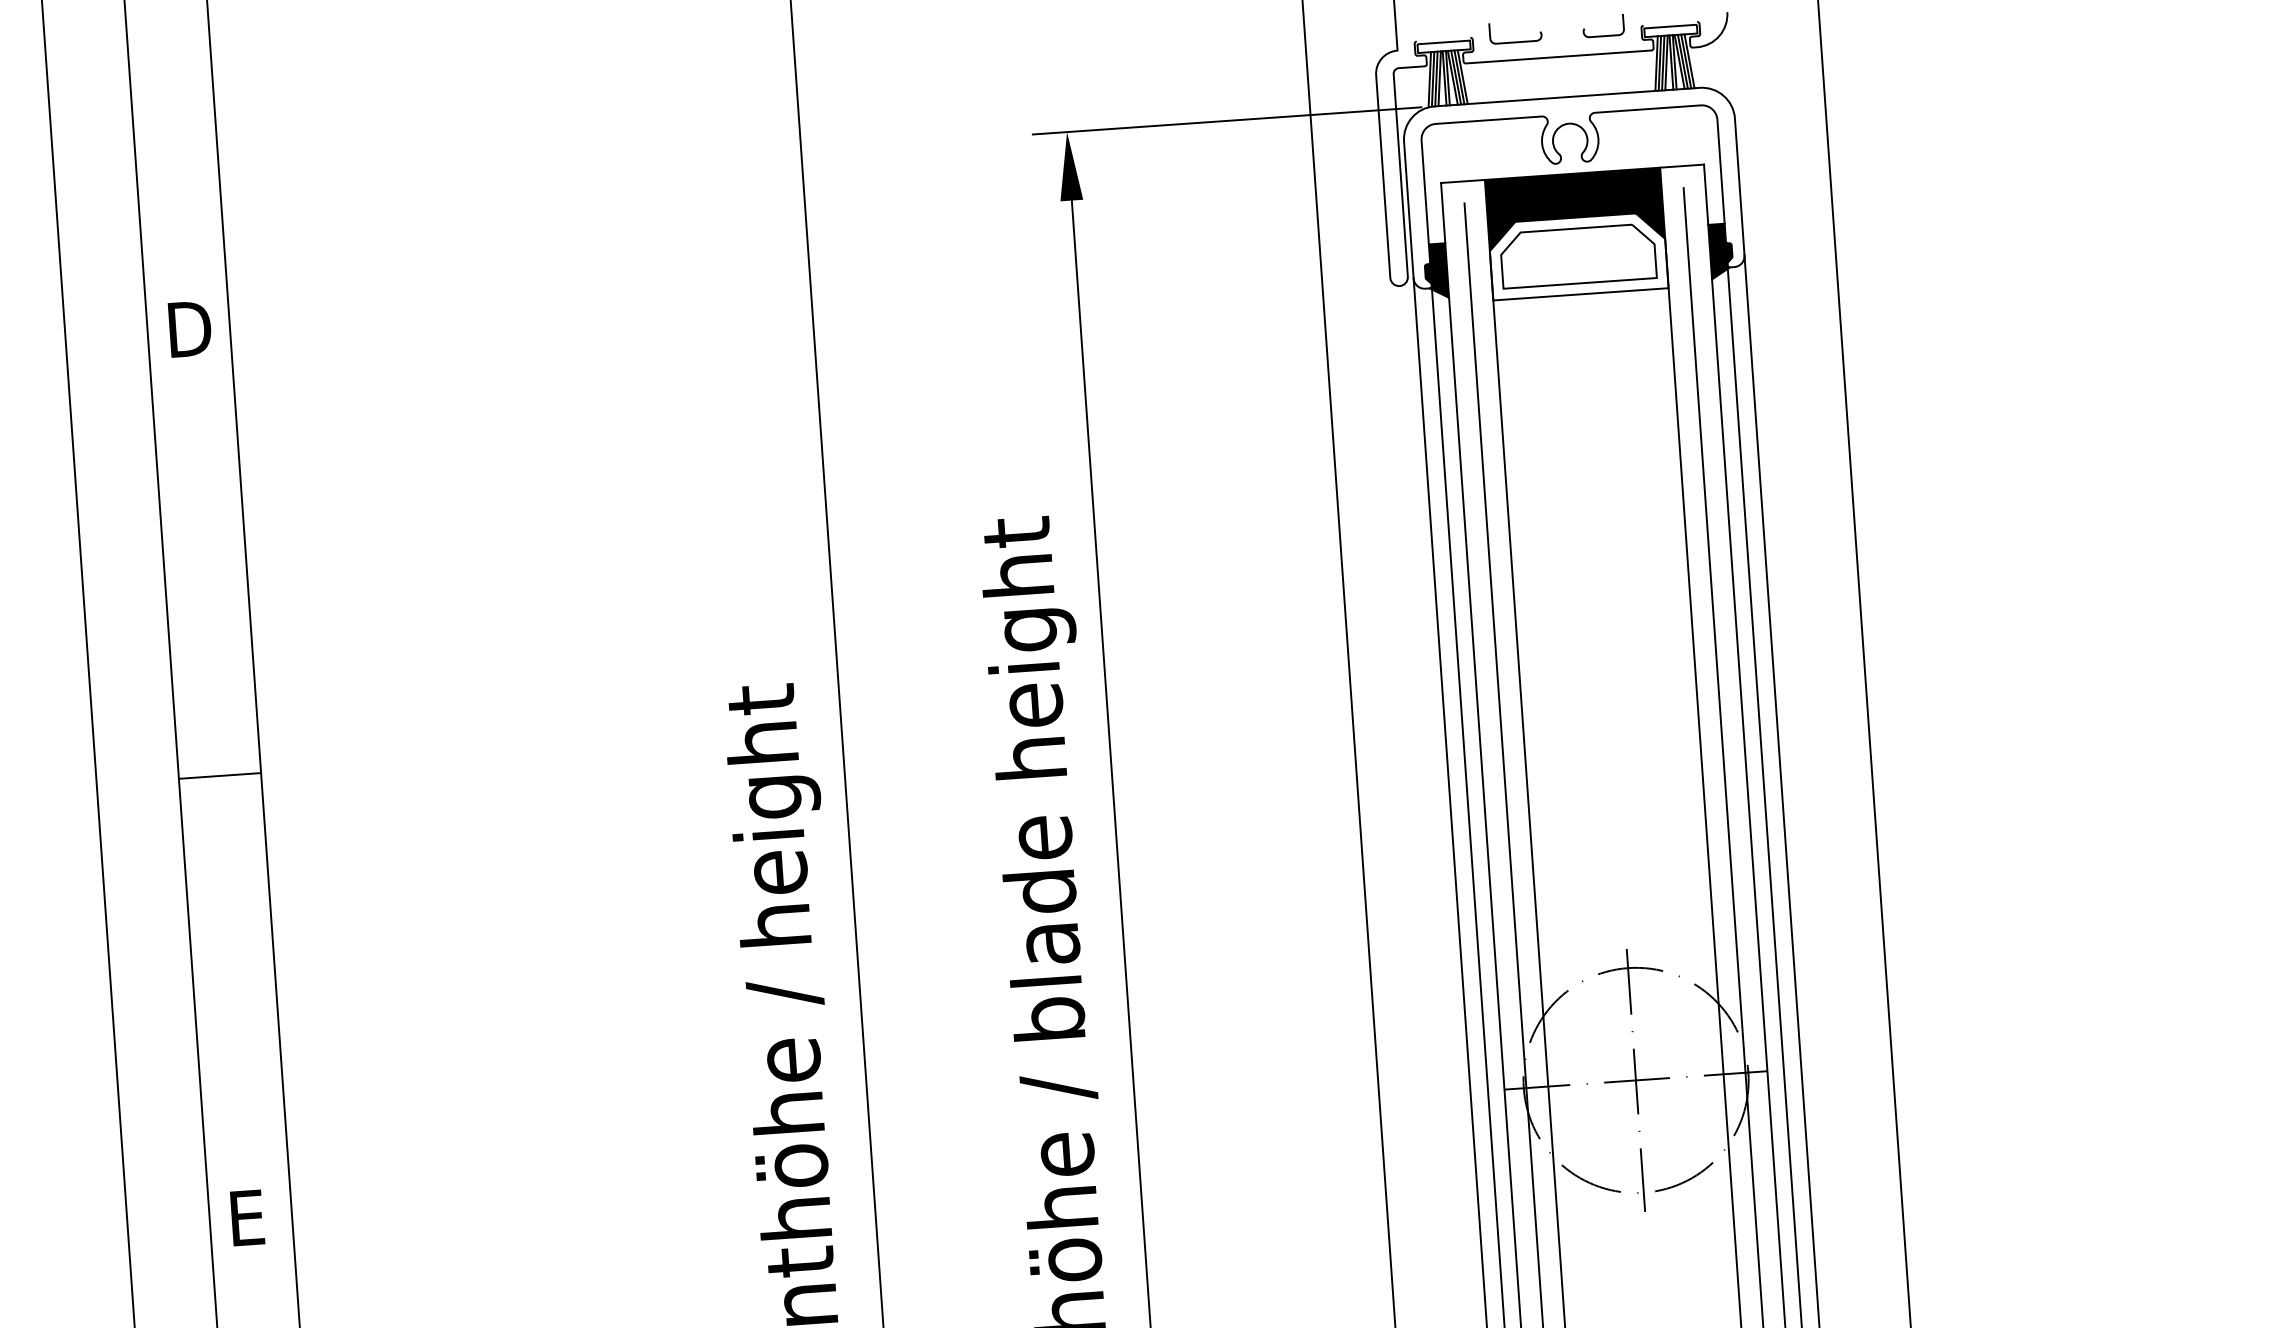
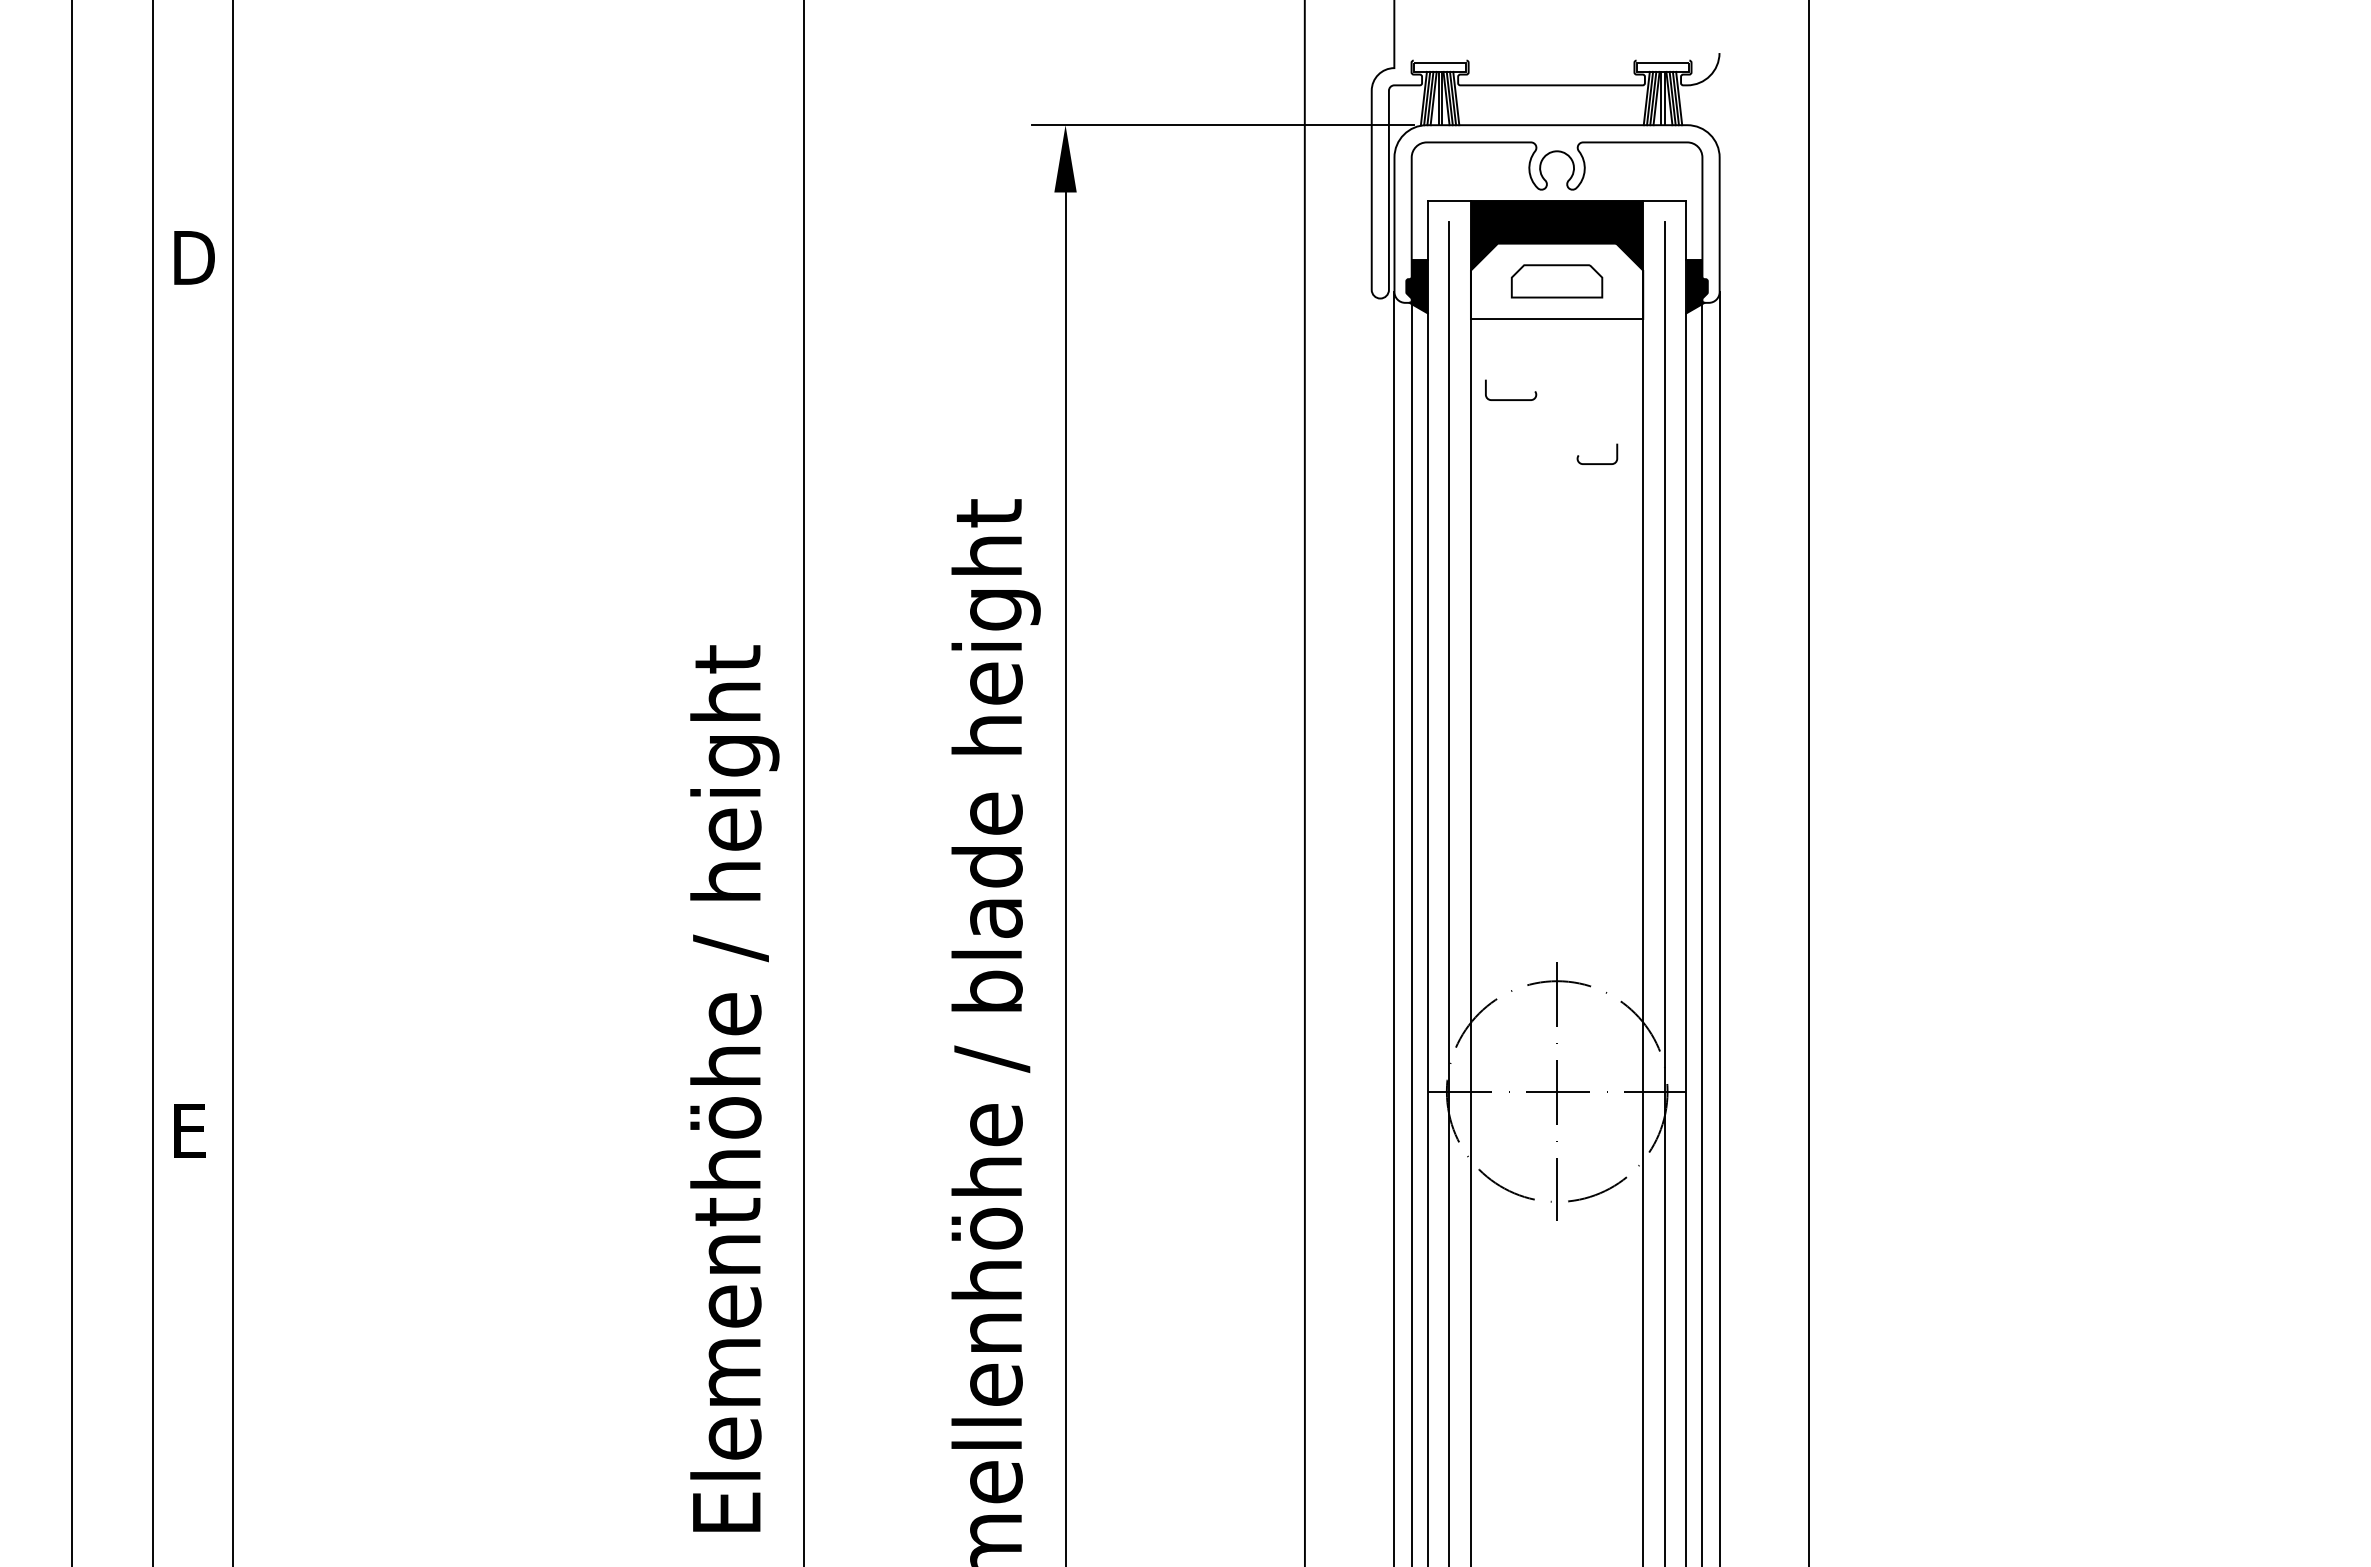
curve: (1604, 35) -> (1597, 463), moved
curve: (1516, 41) -> (1511, 399), moved
part: (1577, 256) -> (1556, 281), size x0.6
line: (219, 775) -> (192, 696), removed

